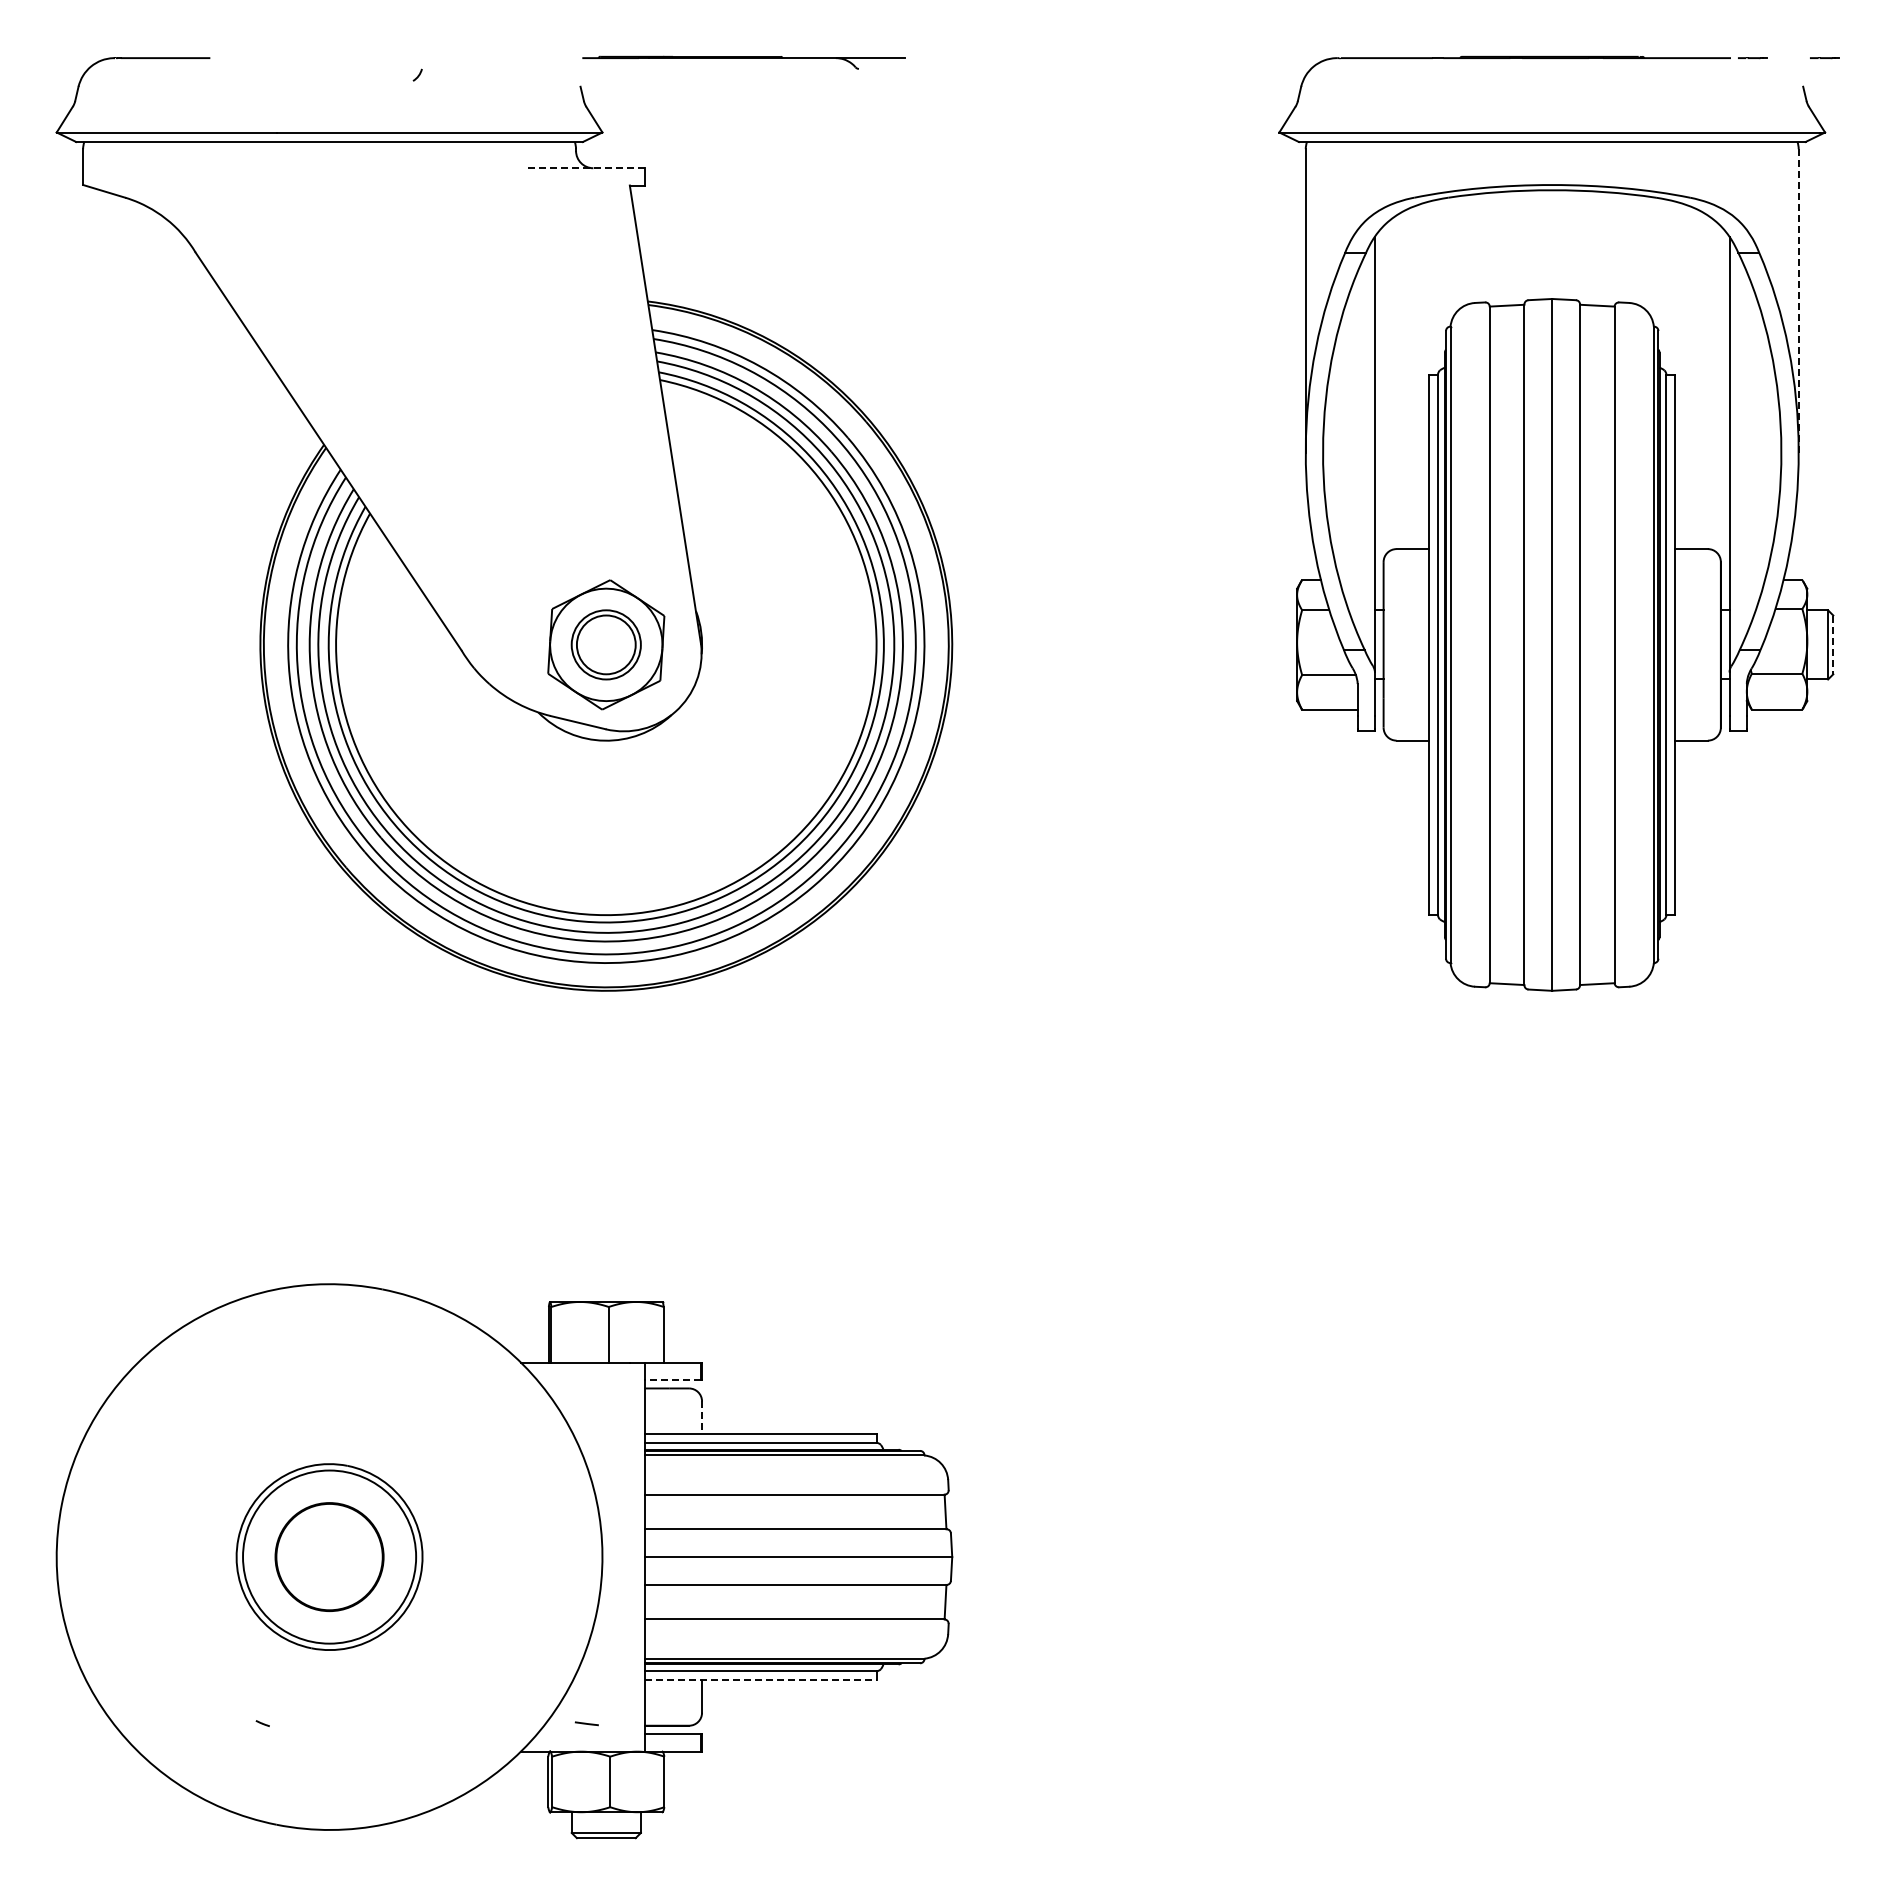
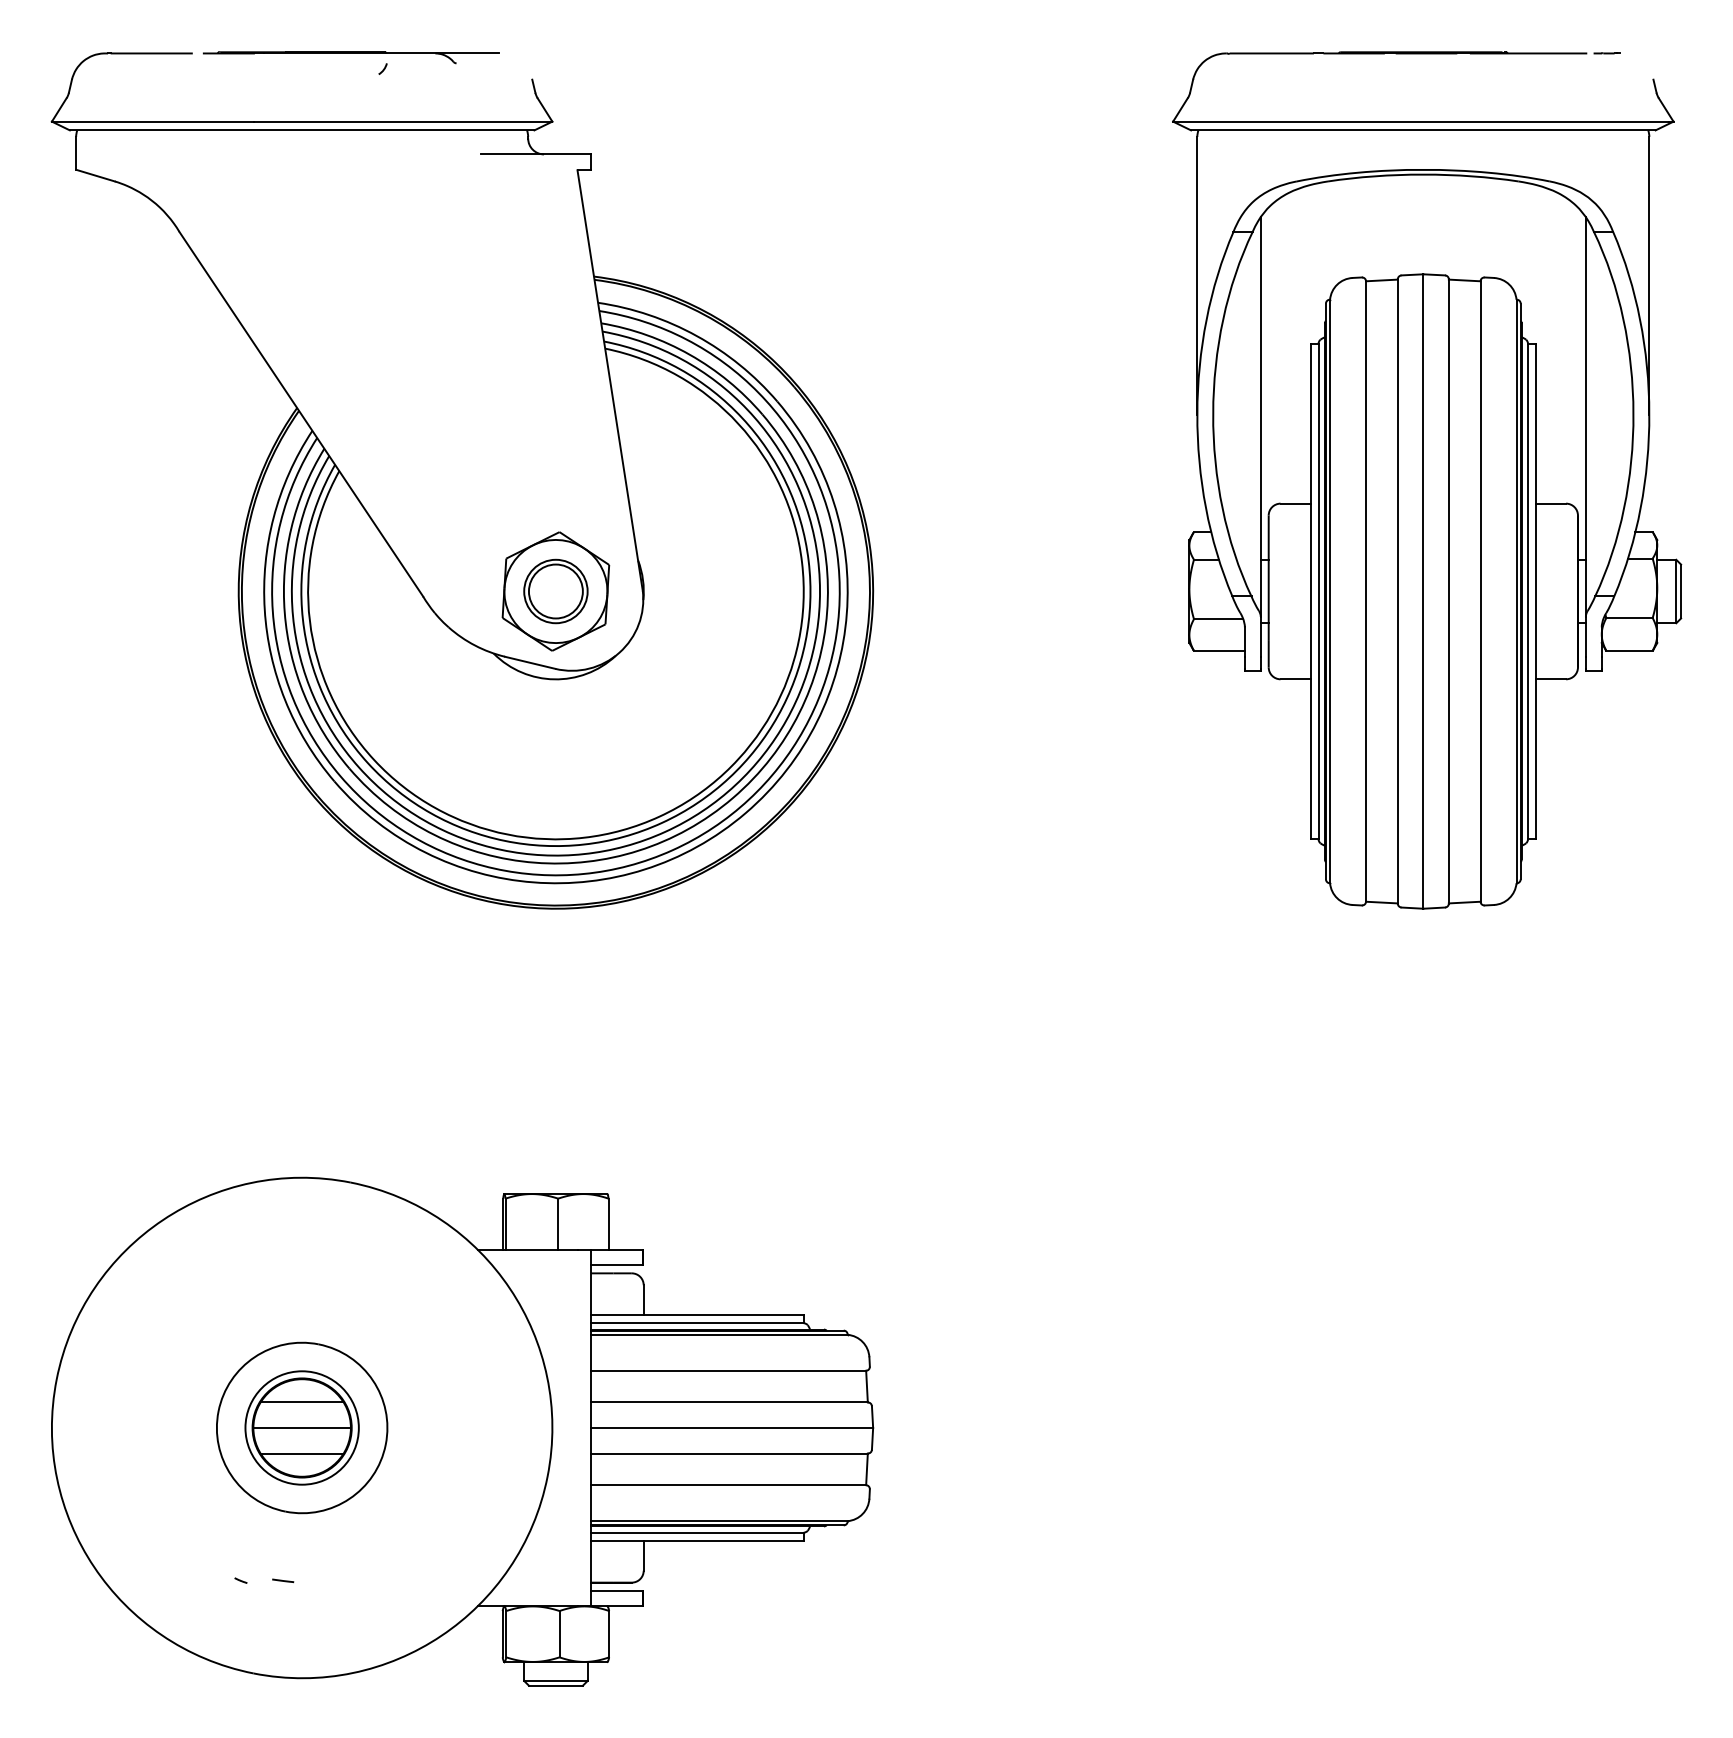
line: (1824, 58) -> (1673, 53), removed
part: (743, 62) -> (350, 57), moved
line: (584, 168) -> (535, 154), dashed -> solid
line: (1798, 301) -> (1649, 276), dashed -> solid
line: (1833, 645) -> (1681, 592), dashed -> solid
line: (672, 1379) -> (616, 1265), dashed -> solid
line: (702, 1418) -> (644, 1300), dashed -> solid
line: (329, 1529) -> (302, 1402), added
circle: (329, 1556) -> (302, 1427), size x0.71
line: (329, 1557) -> (302, 1428), added
line: (329, 1584) -> (302, 1453), added
line: (760, 1679) -> (697, 1540), dashed -> solid
line: (586, 1723) -> (282, 1580), moved

